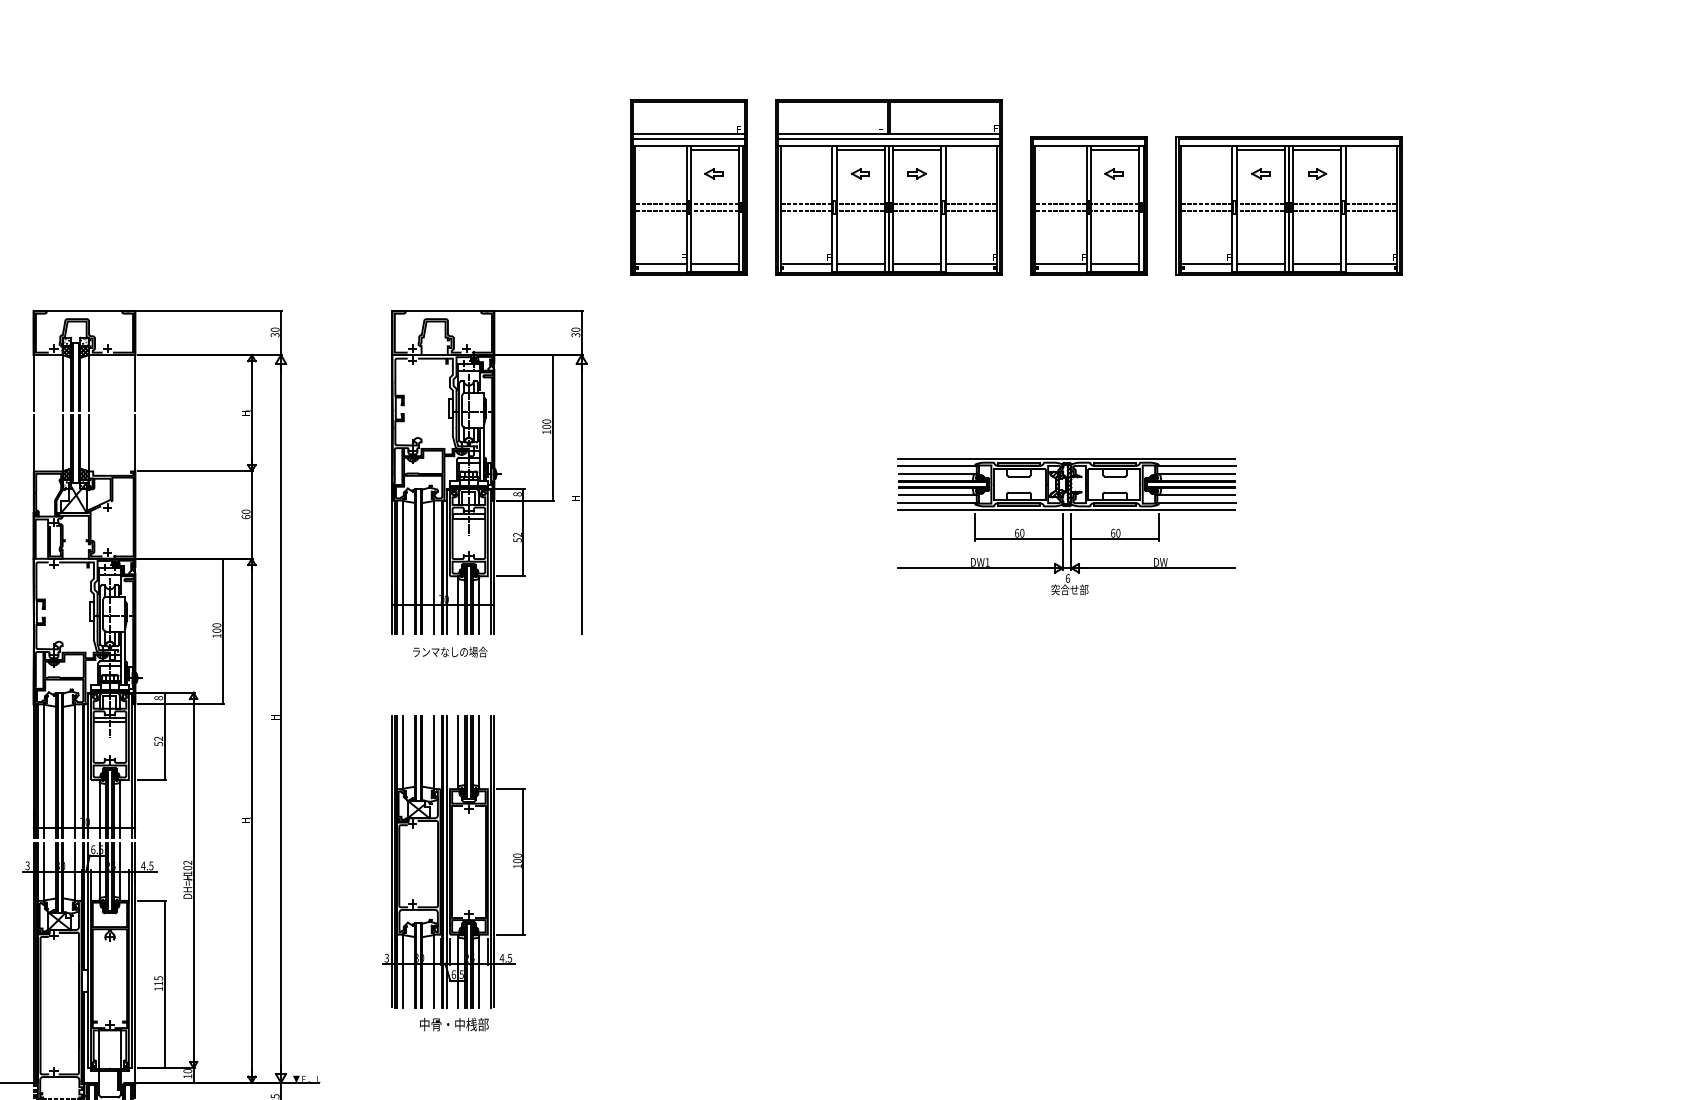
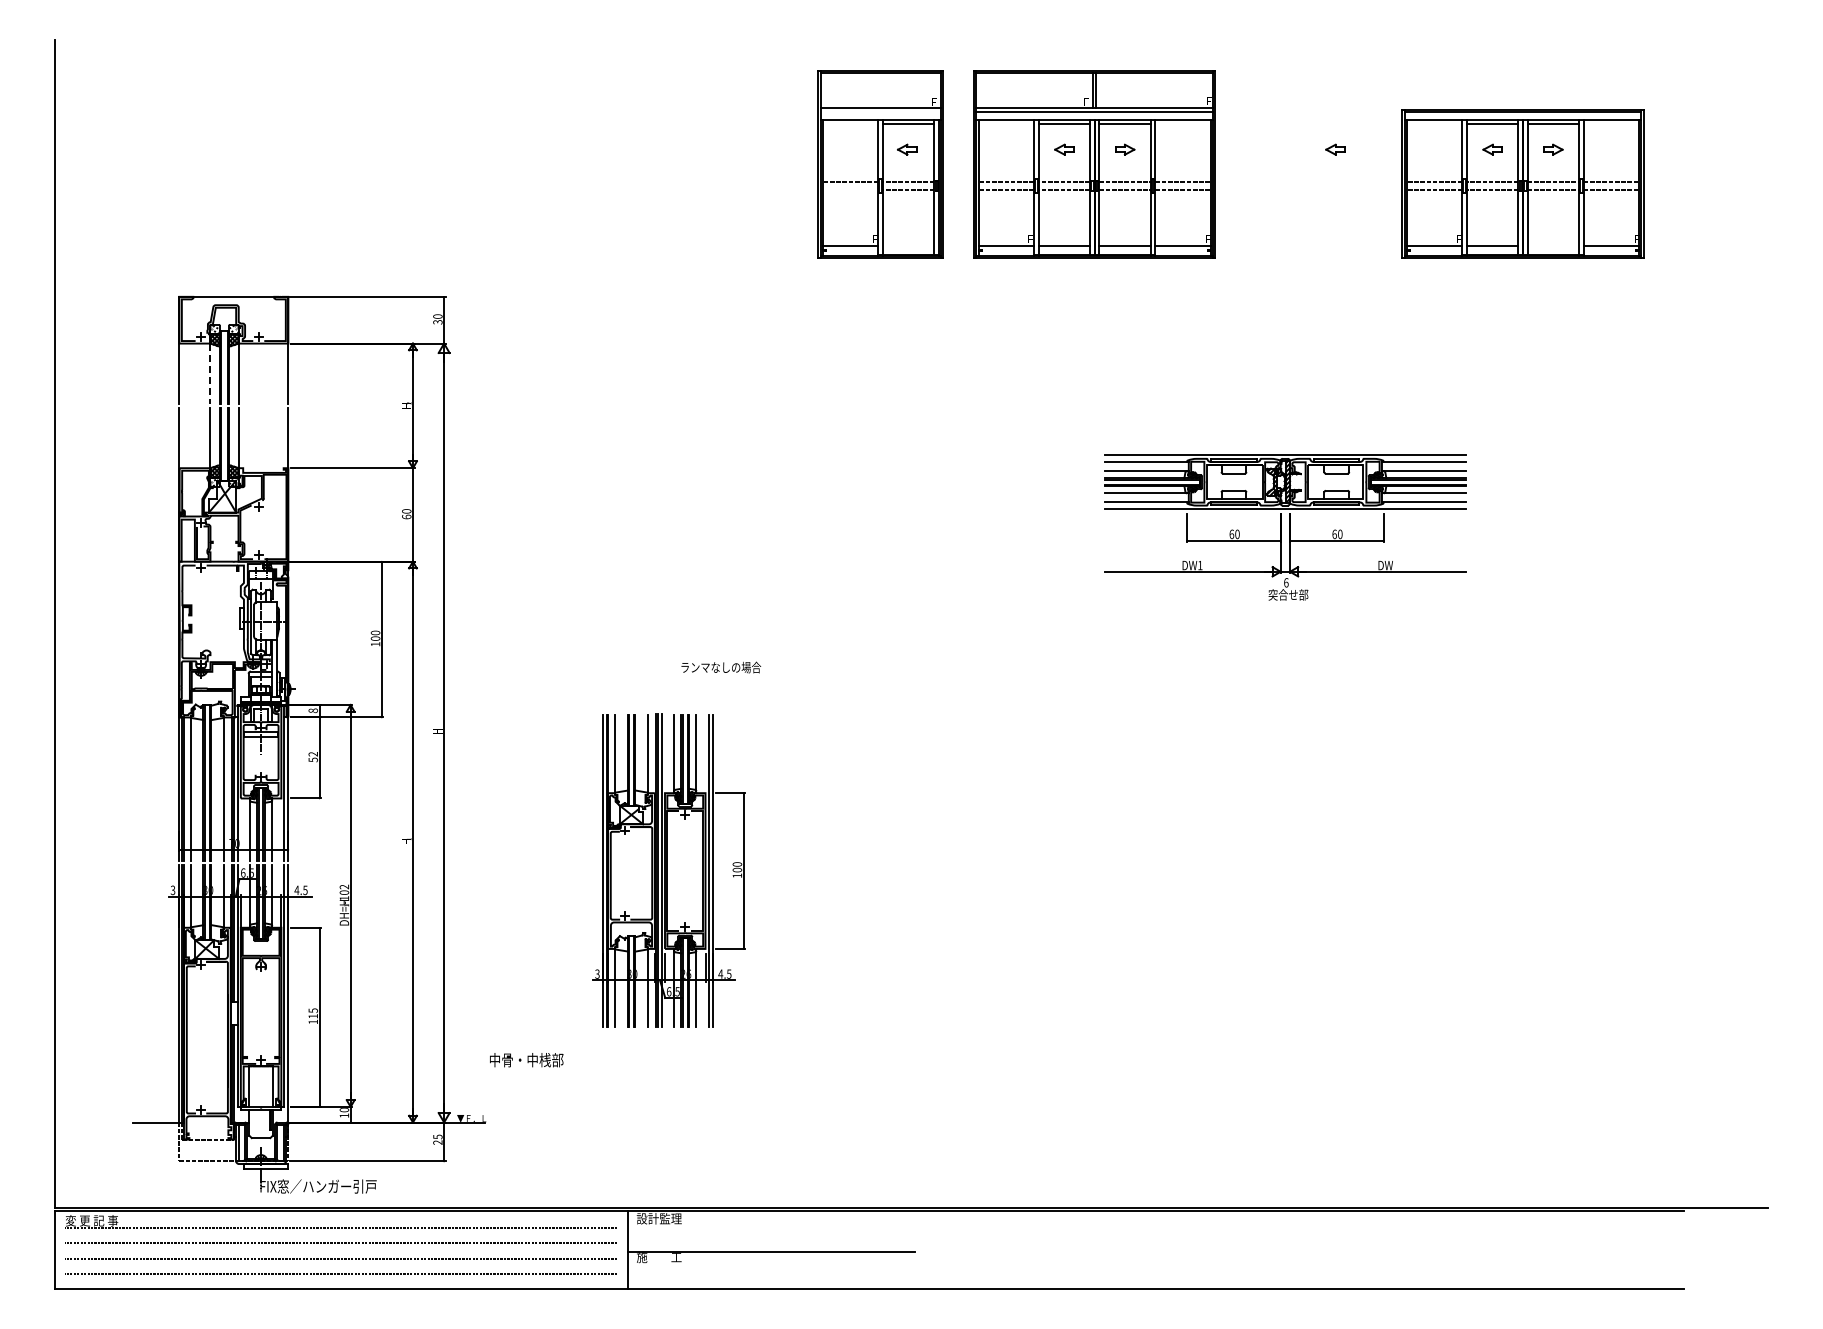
line: (688, 139) -> (880, 112), removed
part: (1088, 205) -> (1308, 183), removed
line: (660, 211) -> (850, 189), removed
line: (714, 264) -> (908, 246), removed
line: (1317, 264) -> (1553, 246), removed
line: (62, 382) -> (210, 373), solid -> dashed
part: (489, 472) -> (667, 469), removed
text: (450, 652) -> (721, 667), moved
part: (453, 861) -> (668, 870), moved
text: (454, 1024) -> (526, 1060), moved

